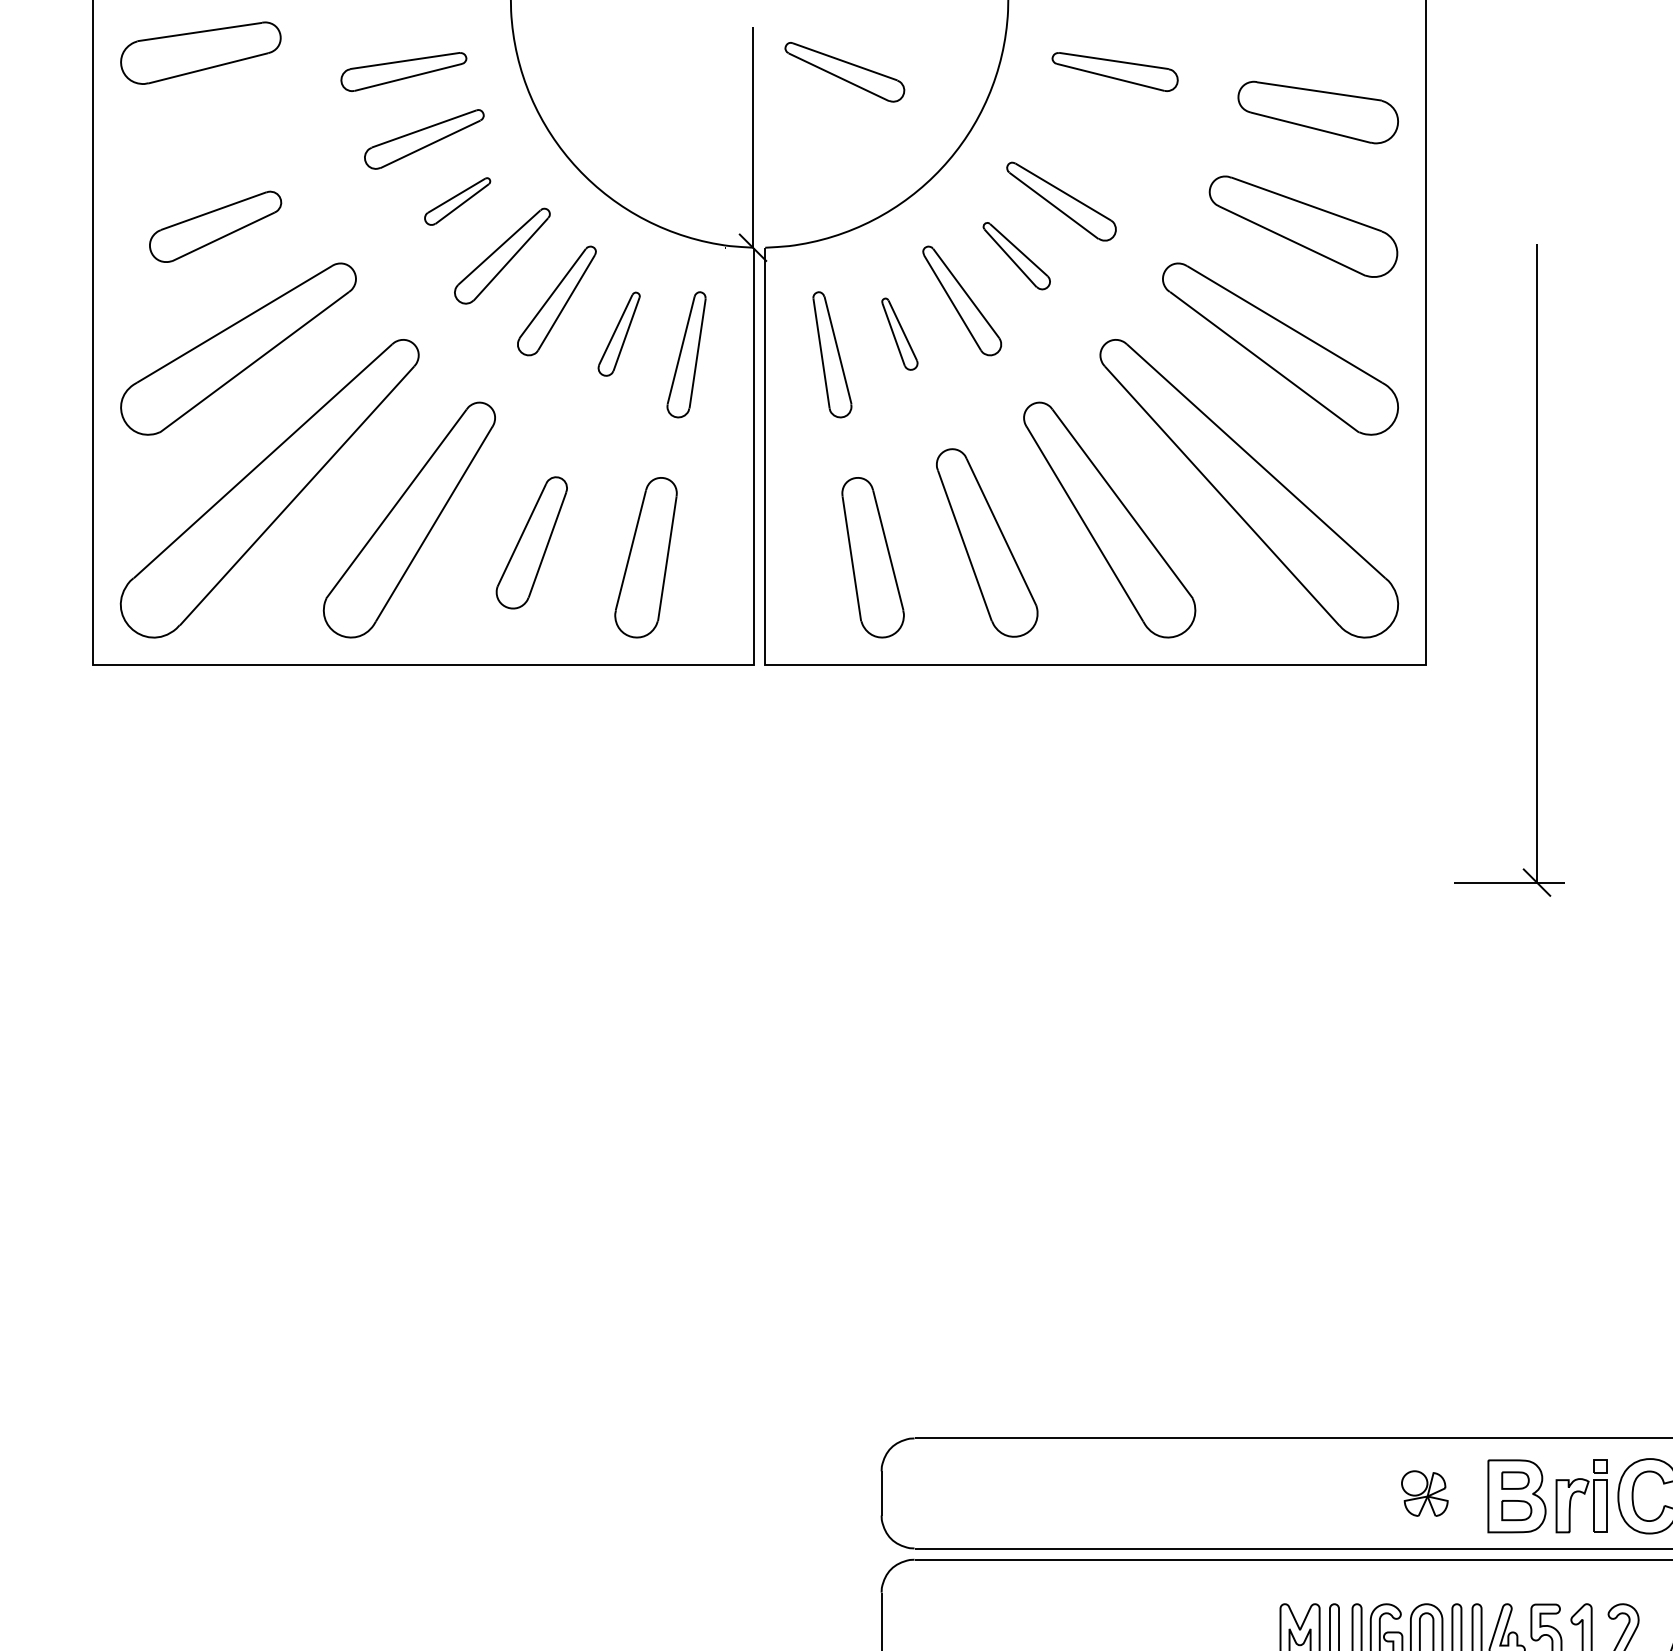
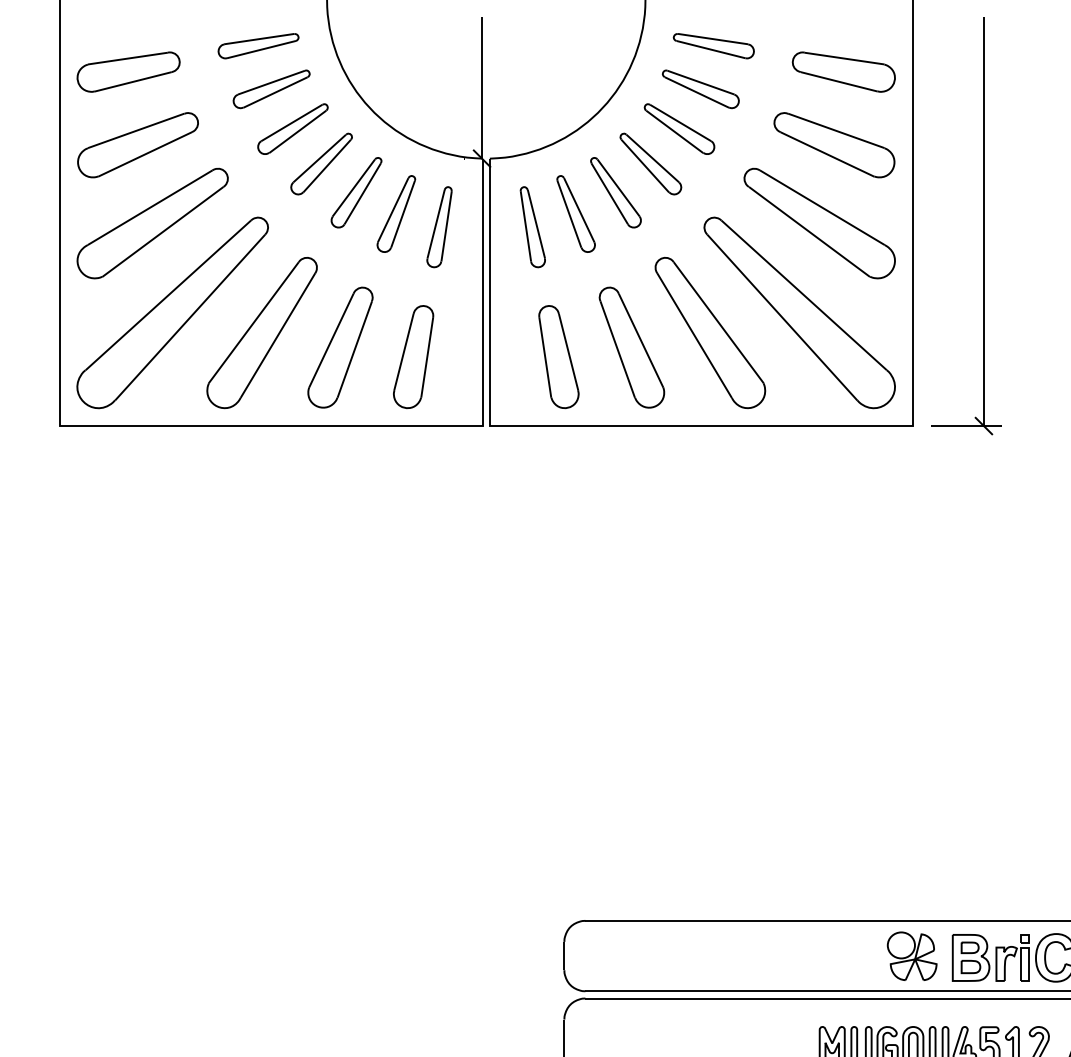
part: (200, 52) -> (128, 71), moved
part: (844, 72) -> (700, 89), moved
part: (456, 200) -> (292, 128), size x1.67
part: (214, 227) -> (137, 145), size x1.43
part: (1016, 255) -> (650, 163), size x1.43
part: (619, 333) -> (396, 213), size x1.43
part: (898, 333) -> (575, 213), size x1.67
part: (531, 542) -> (340, 347), size x1.43
part: (1536, 570) -> (983, 226), moved
part: (1423, 1492) -> (911, 955), size x1.67

